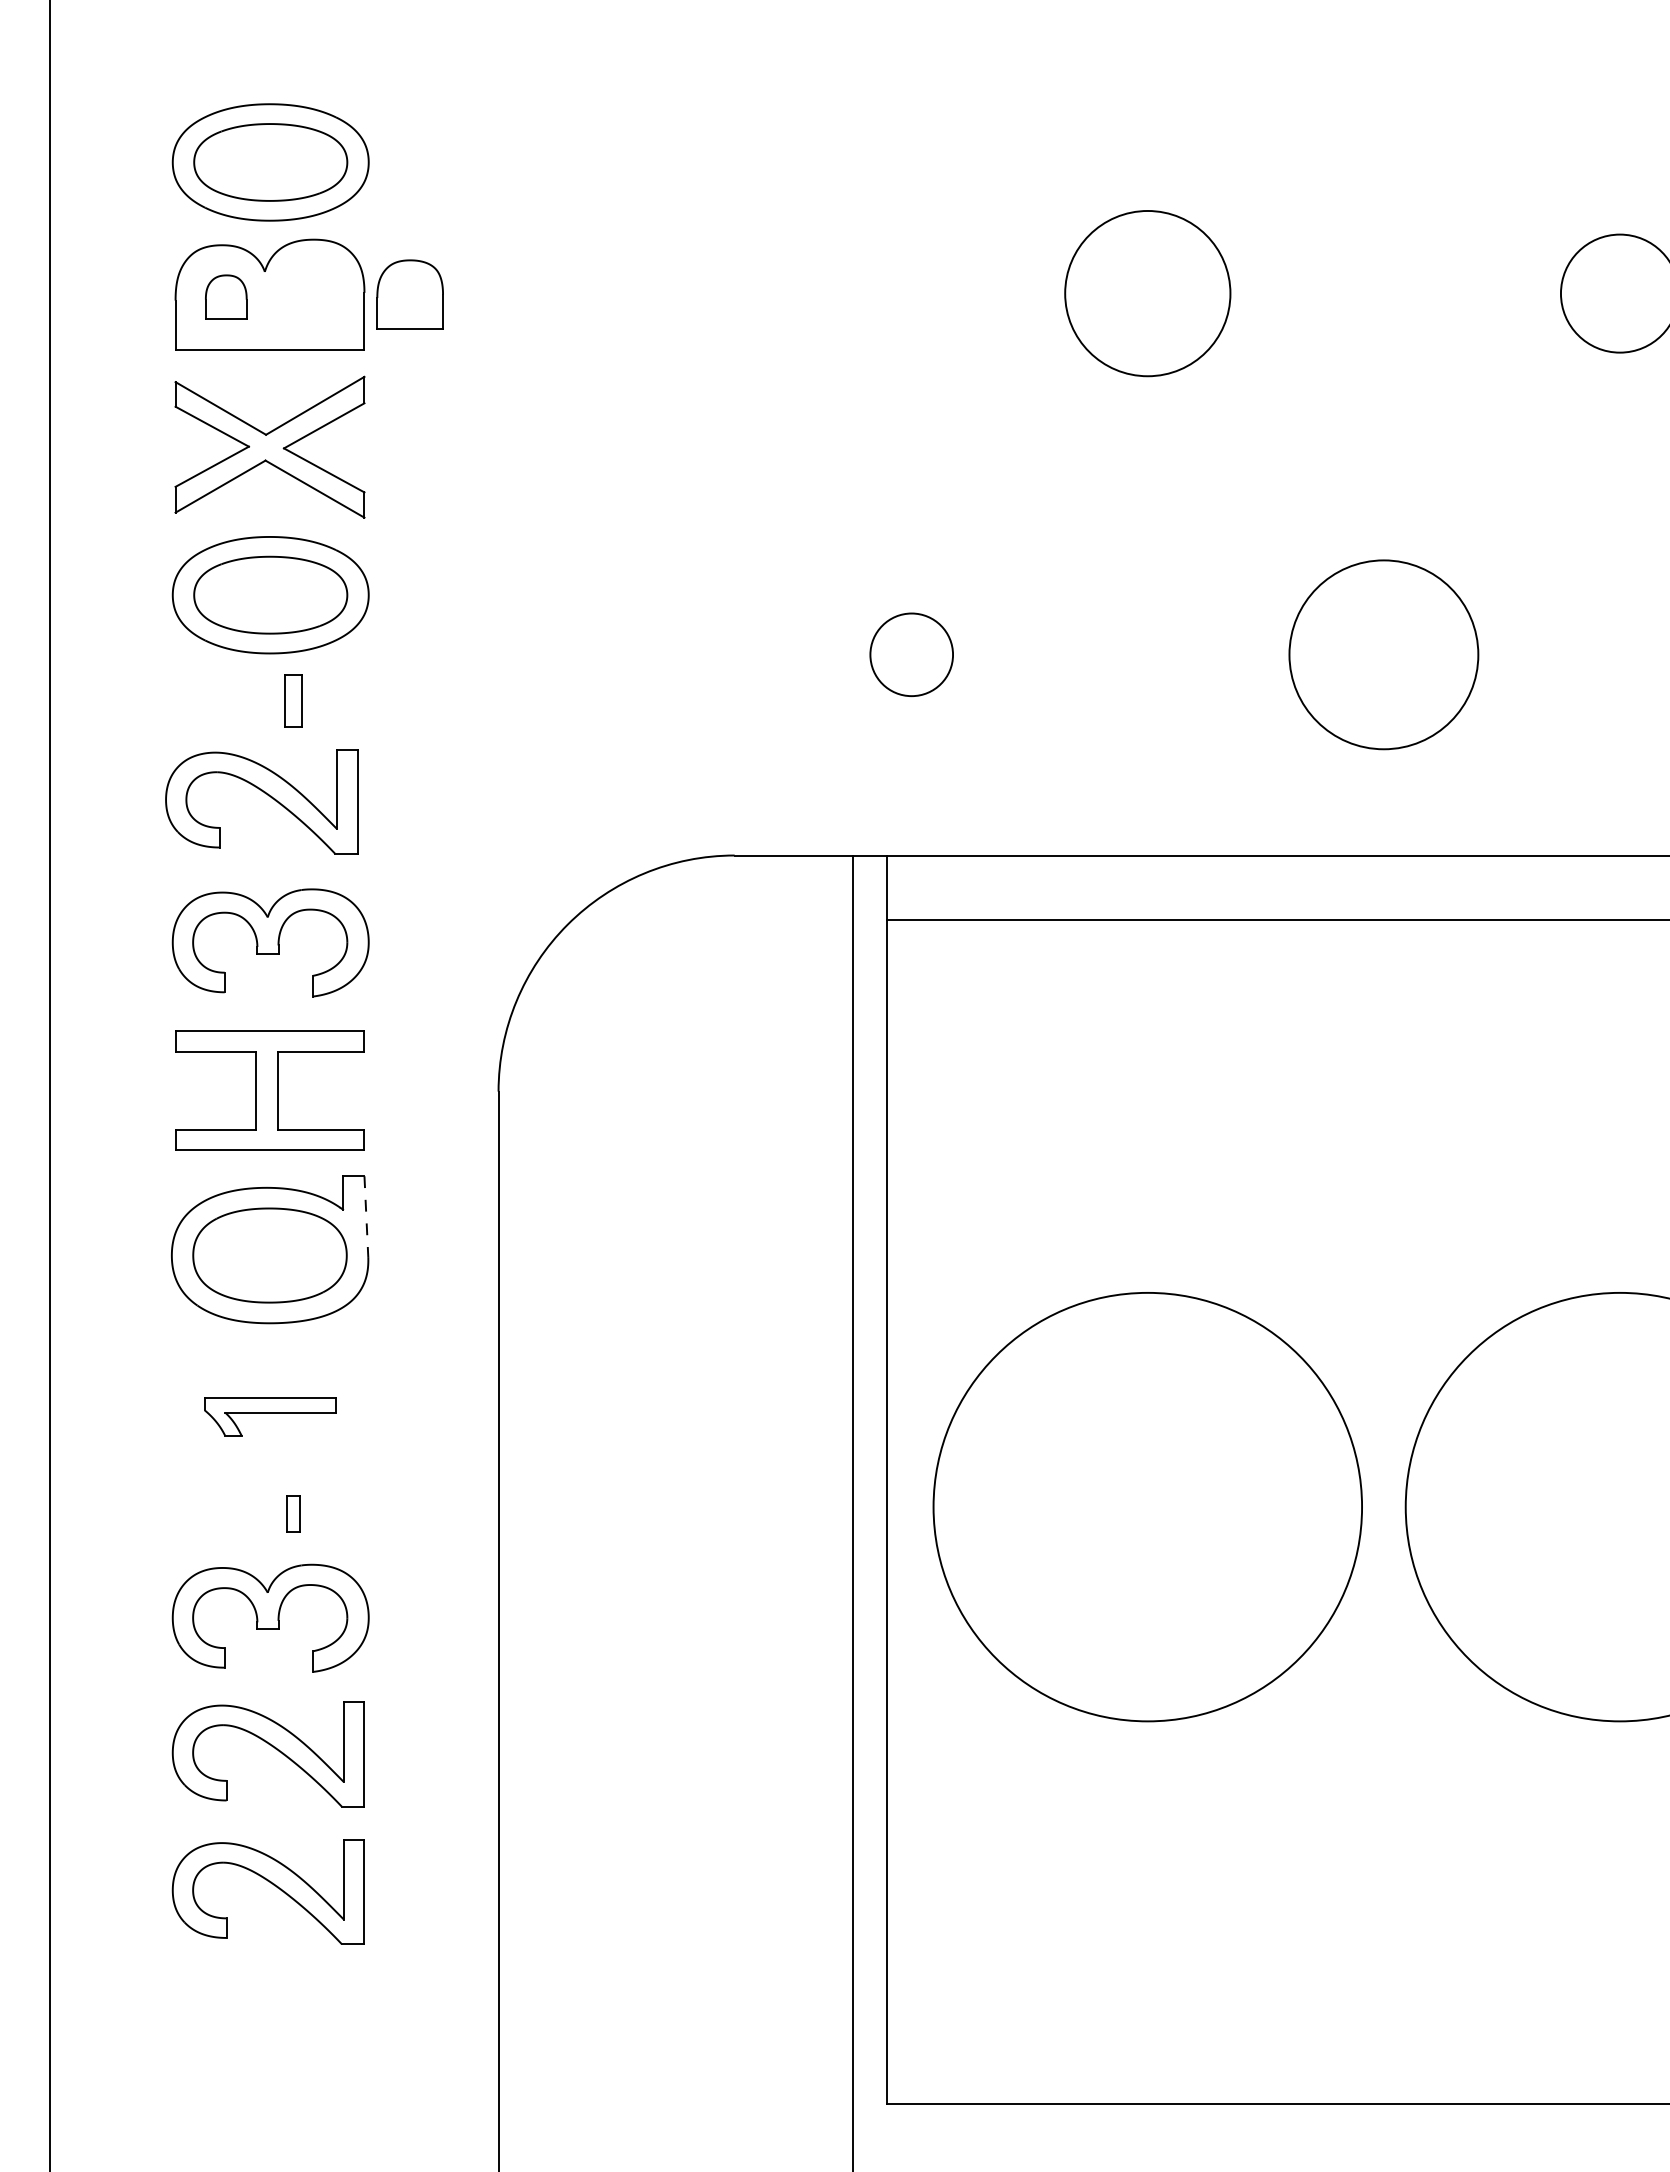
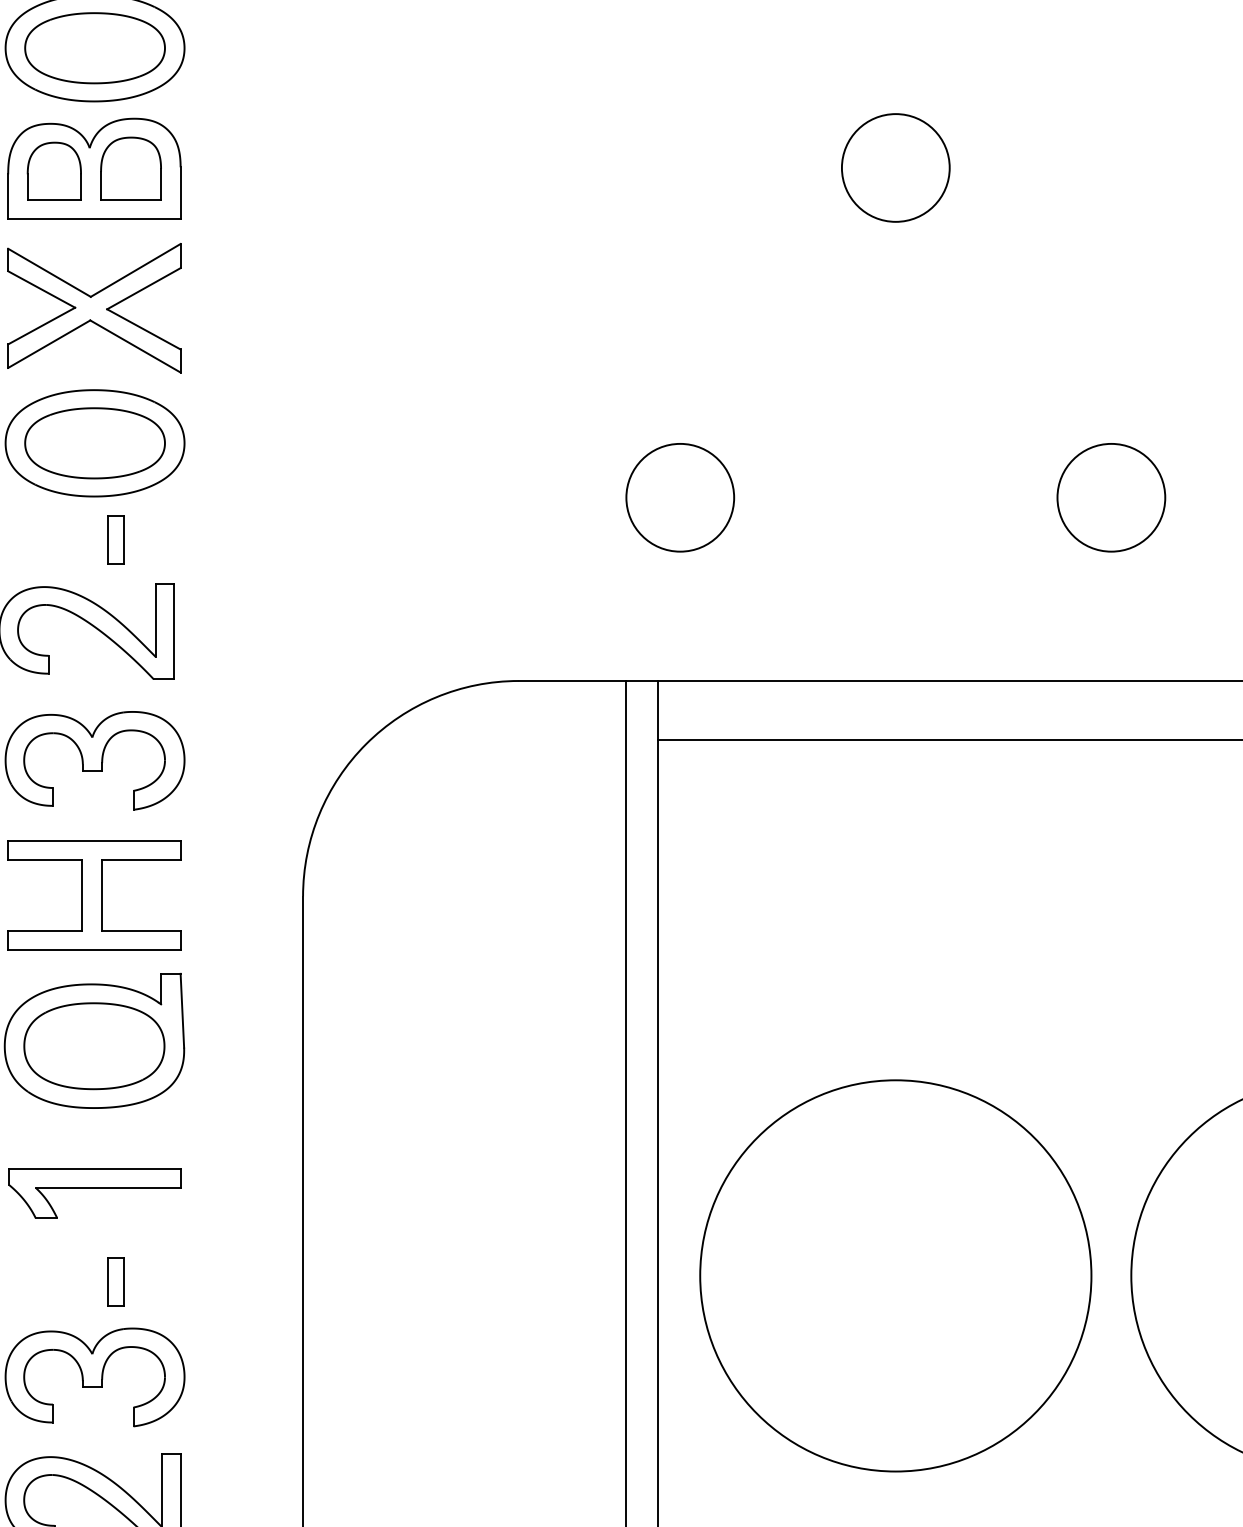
circle: (1147, 293) -> (895, 167), size x0.71
part: (409, 294) -> (130, 168), moved
part: (226, 297) -> (54, 171), size x1.43
circle: (911, 654) -> (680, 497), size x1.43
circle: (1383, 654) -> (1111, 497), size x0.62
line: (366, 1217) -> (182, 1011), dashed -> solid
part: (270, 1416) -> (94, 1193), size x1.43
part: (293, 1513) -> (115, 1281), size x1.43

